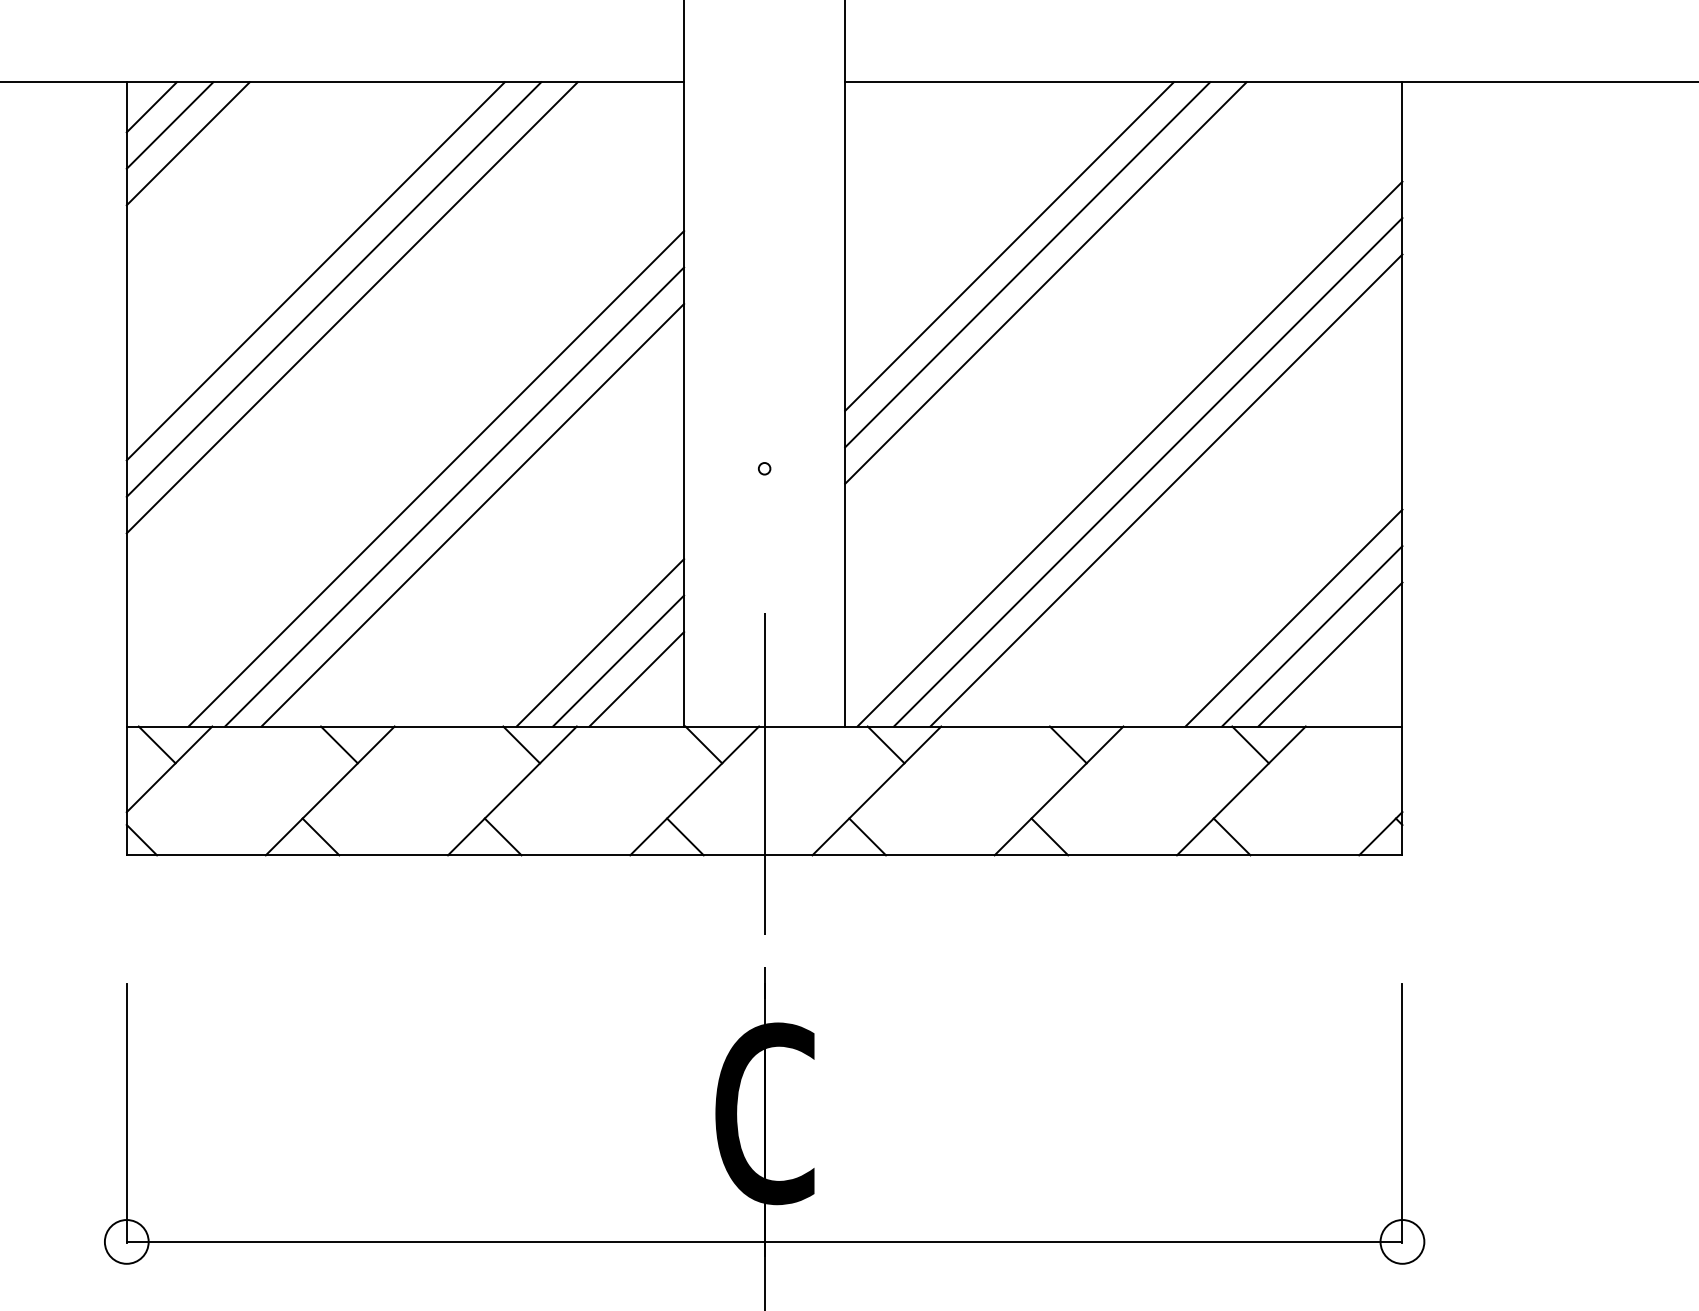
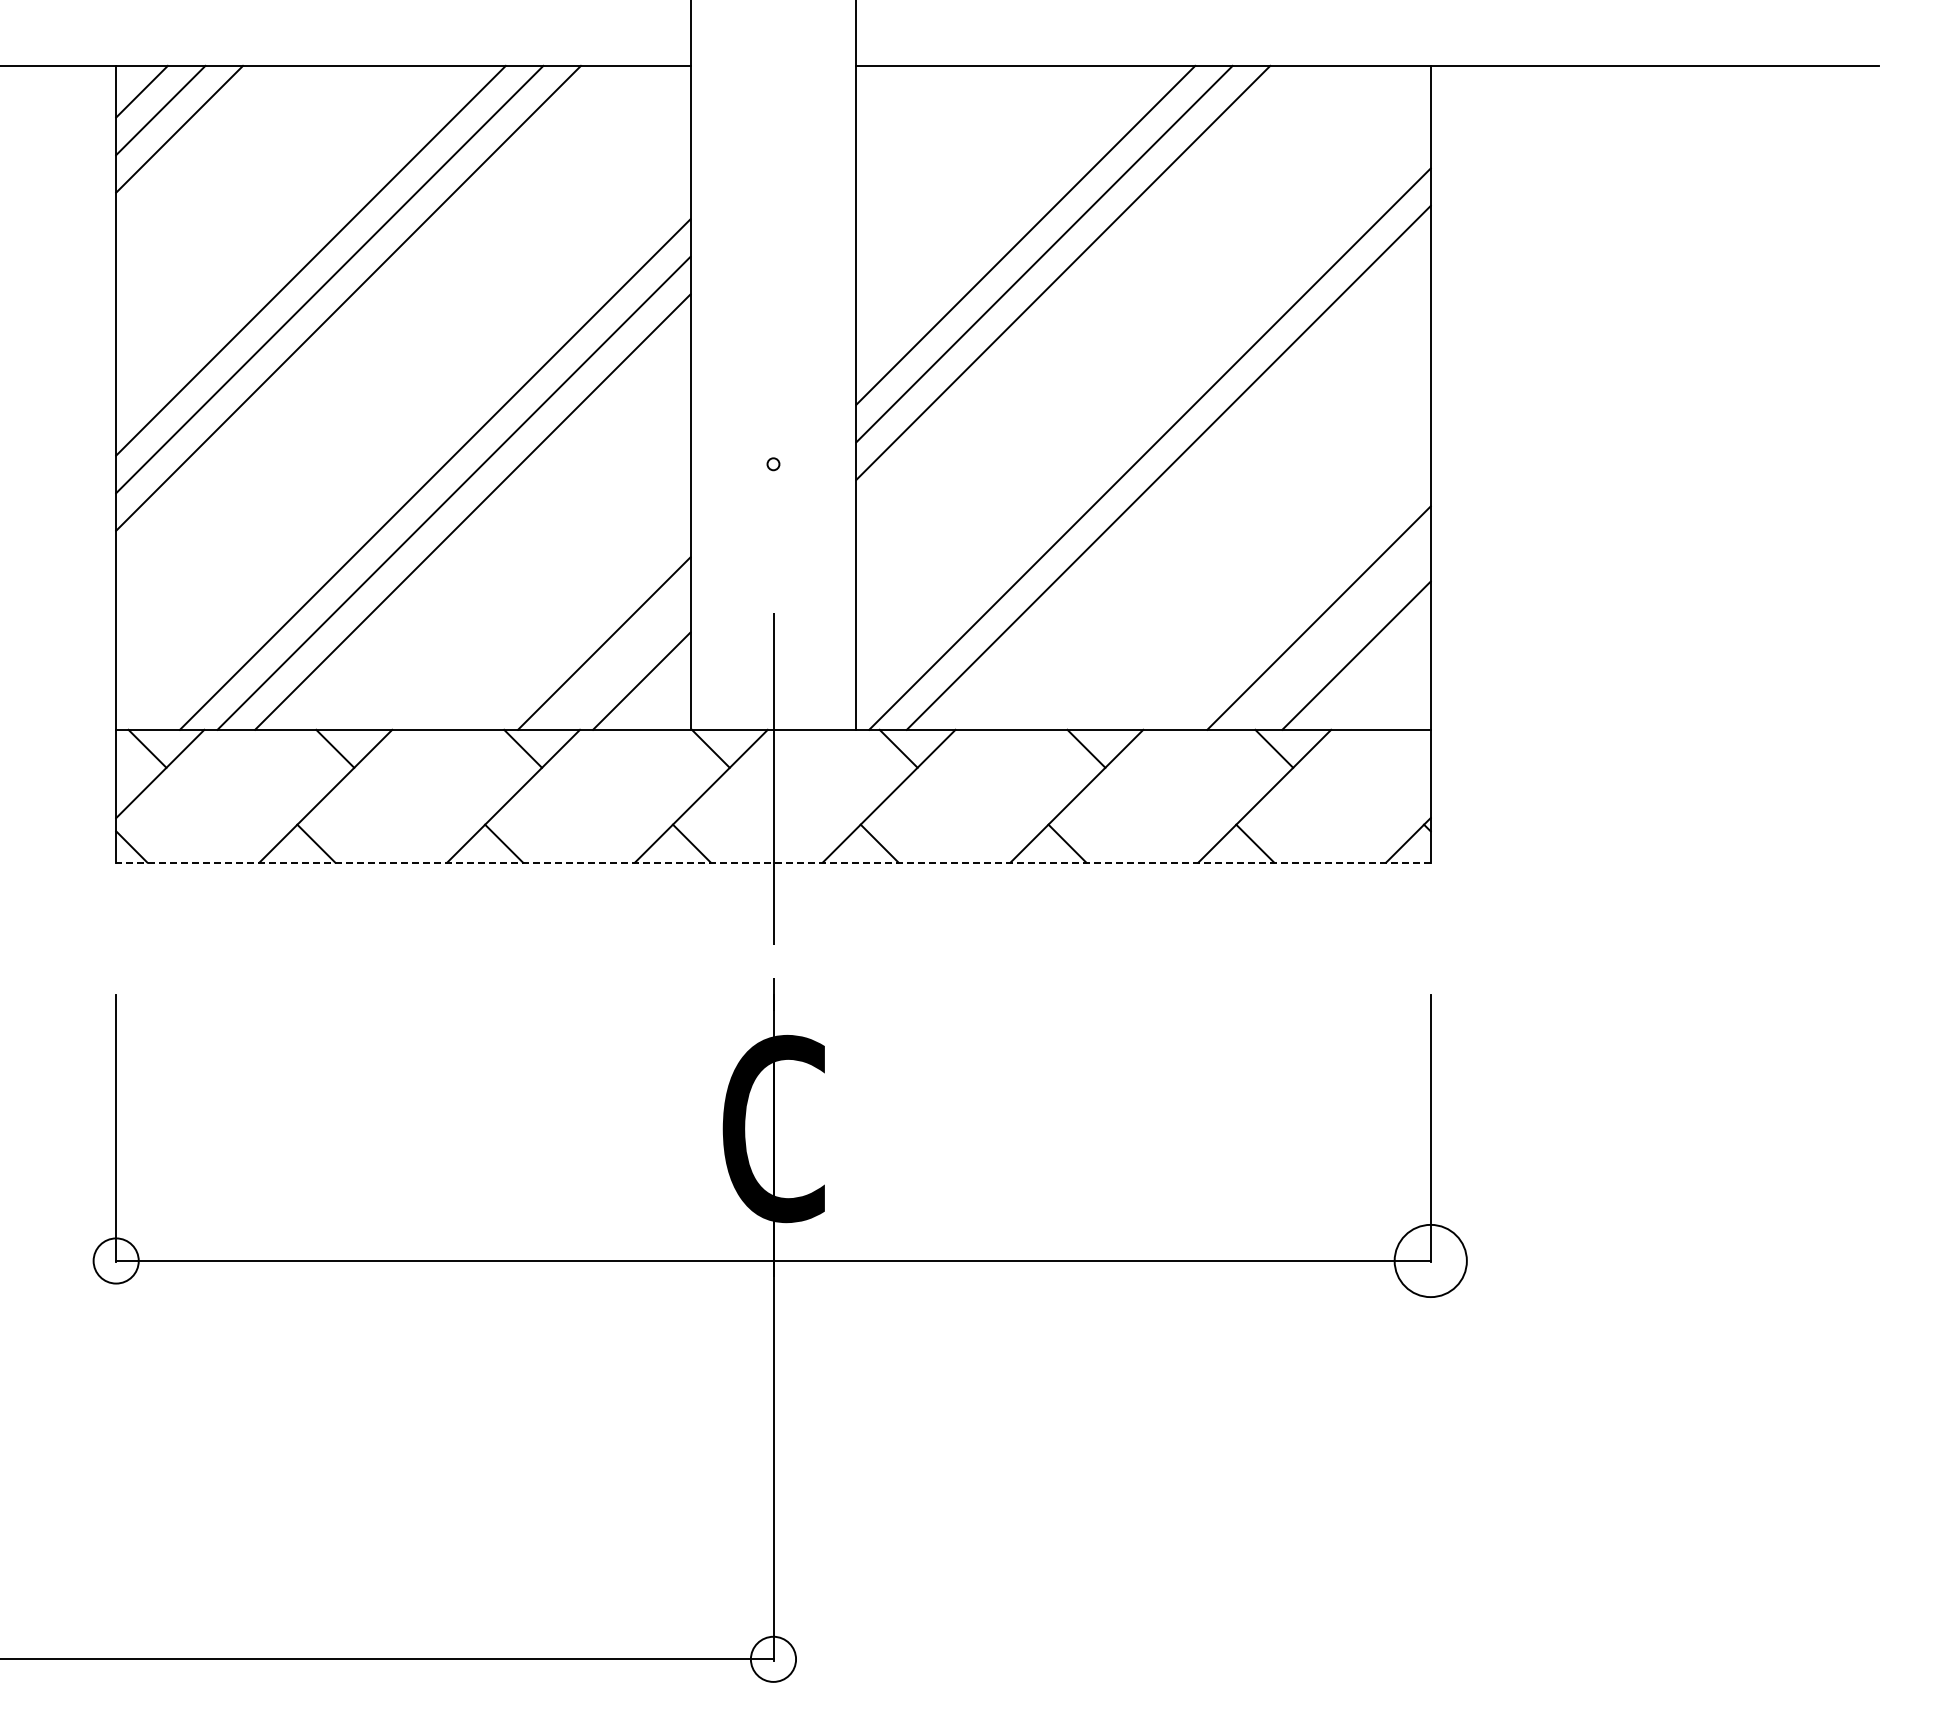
line: (1166, 490) -> (1187, 486), removed
line: (1311, 635) -> (1337, 636), removed
line: (618, 660) -> (622, 661), removed
line: (763, 855) -> (772, 862), solid -> dashed
circle: (1402, 1241) -> (1430, 1260), size x1.6

